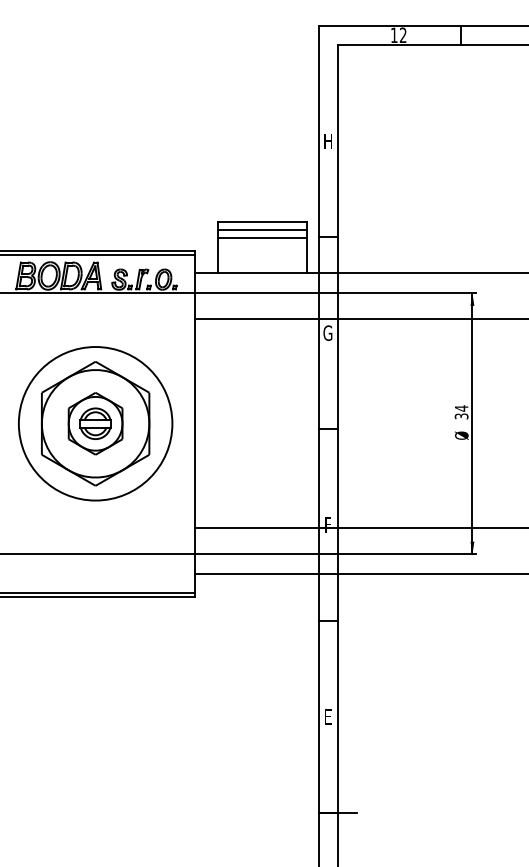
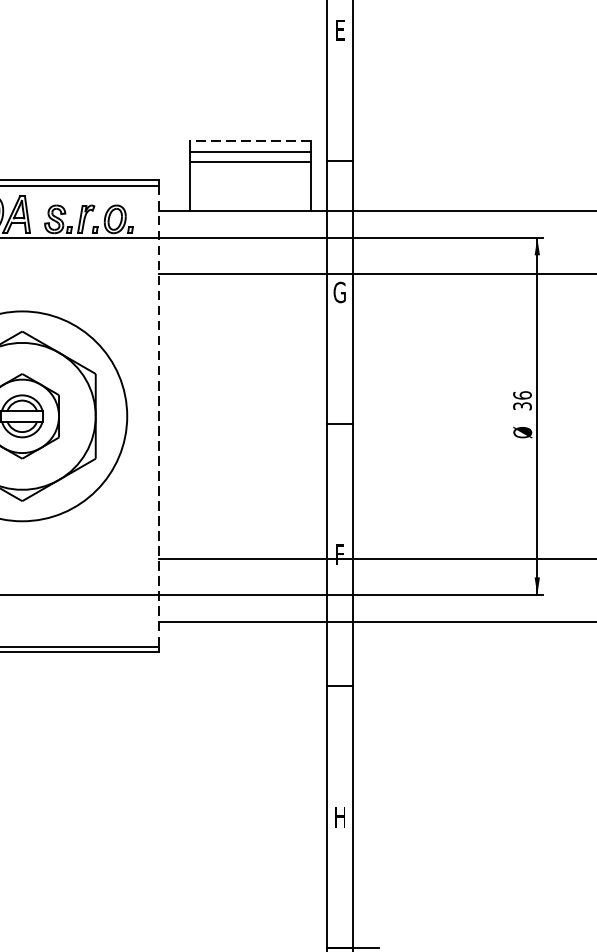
text: (327, 141) -> (339, 30), H -> E
line: (262, 222) -> (250, 141), solid -> dashed
text: (461, 408) -> (522, 395), 34 -> 36
line: (195, 423) -> (158, 415), solid -> dashed
text: (327, 716) -> (339, 816), E -> H

